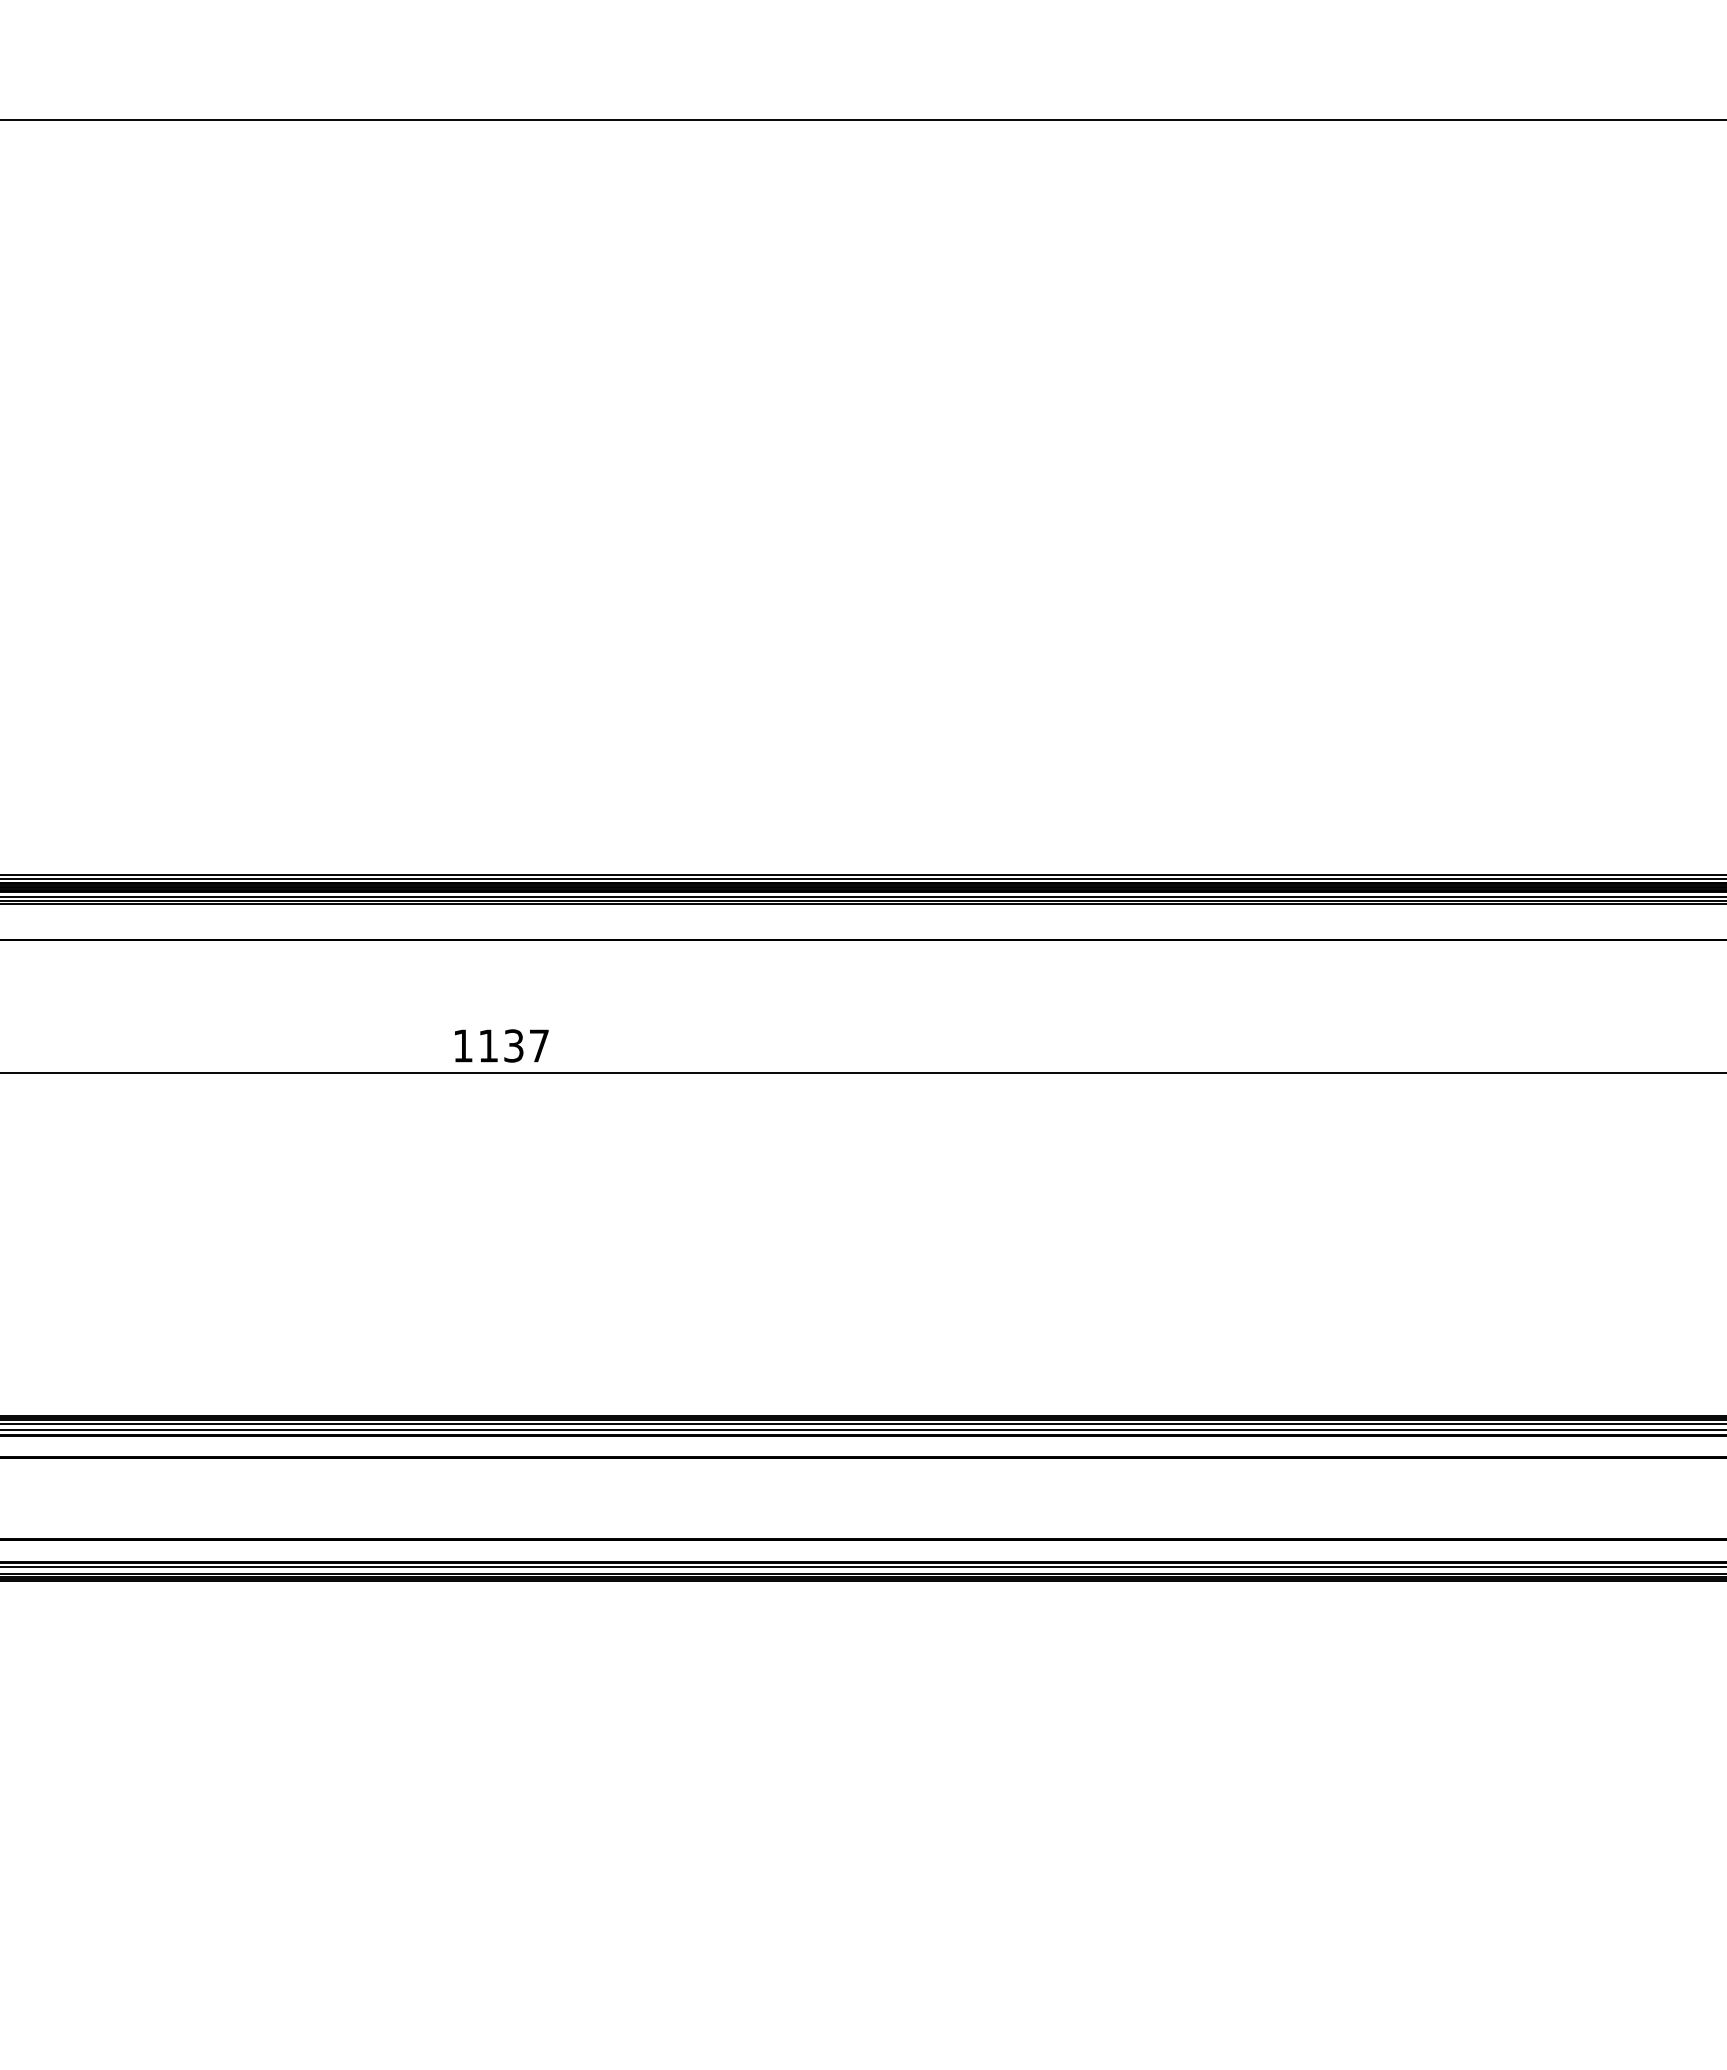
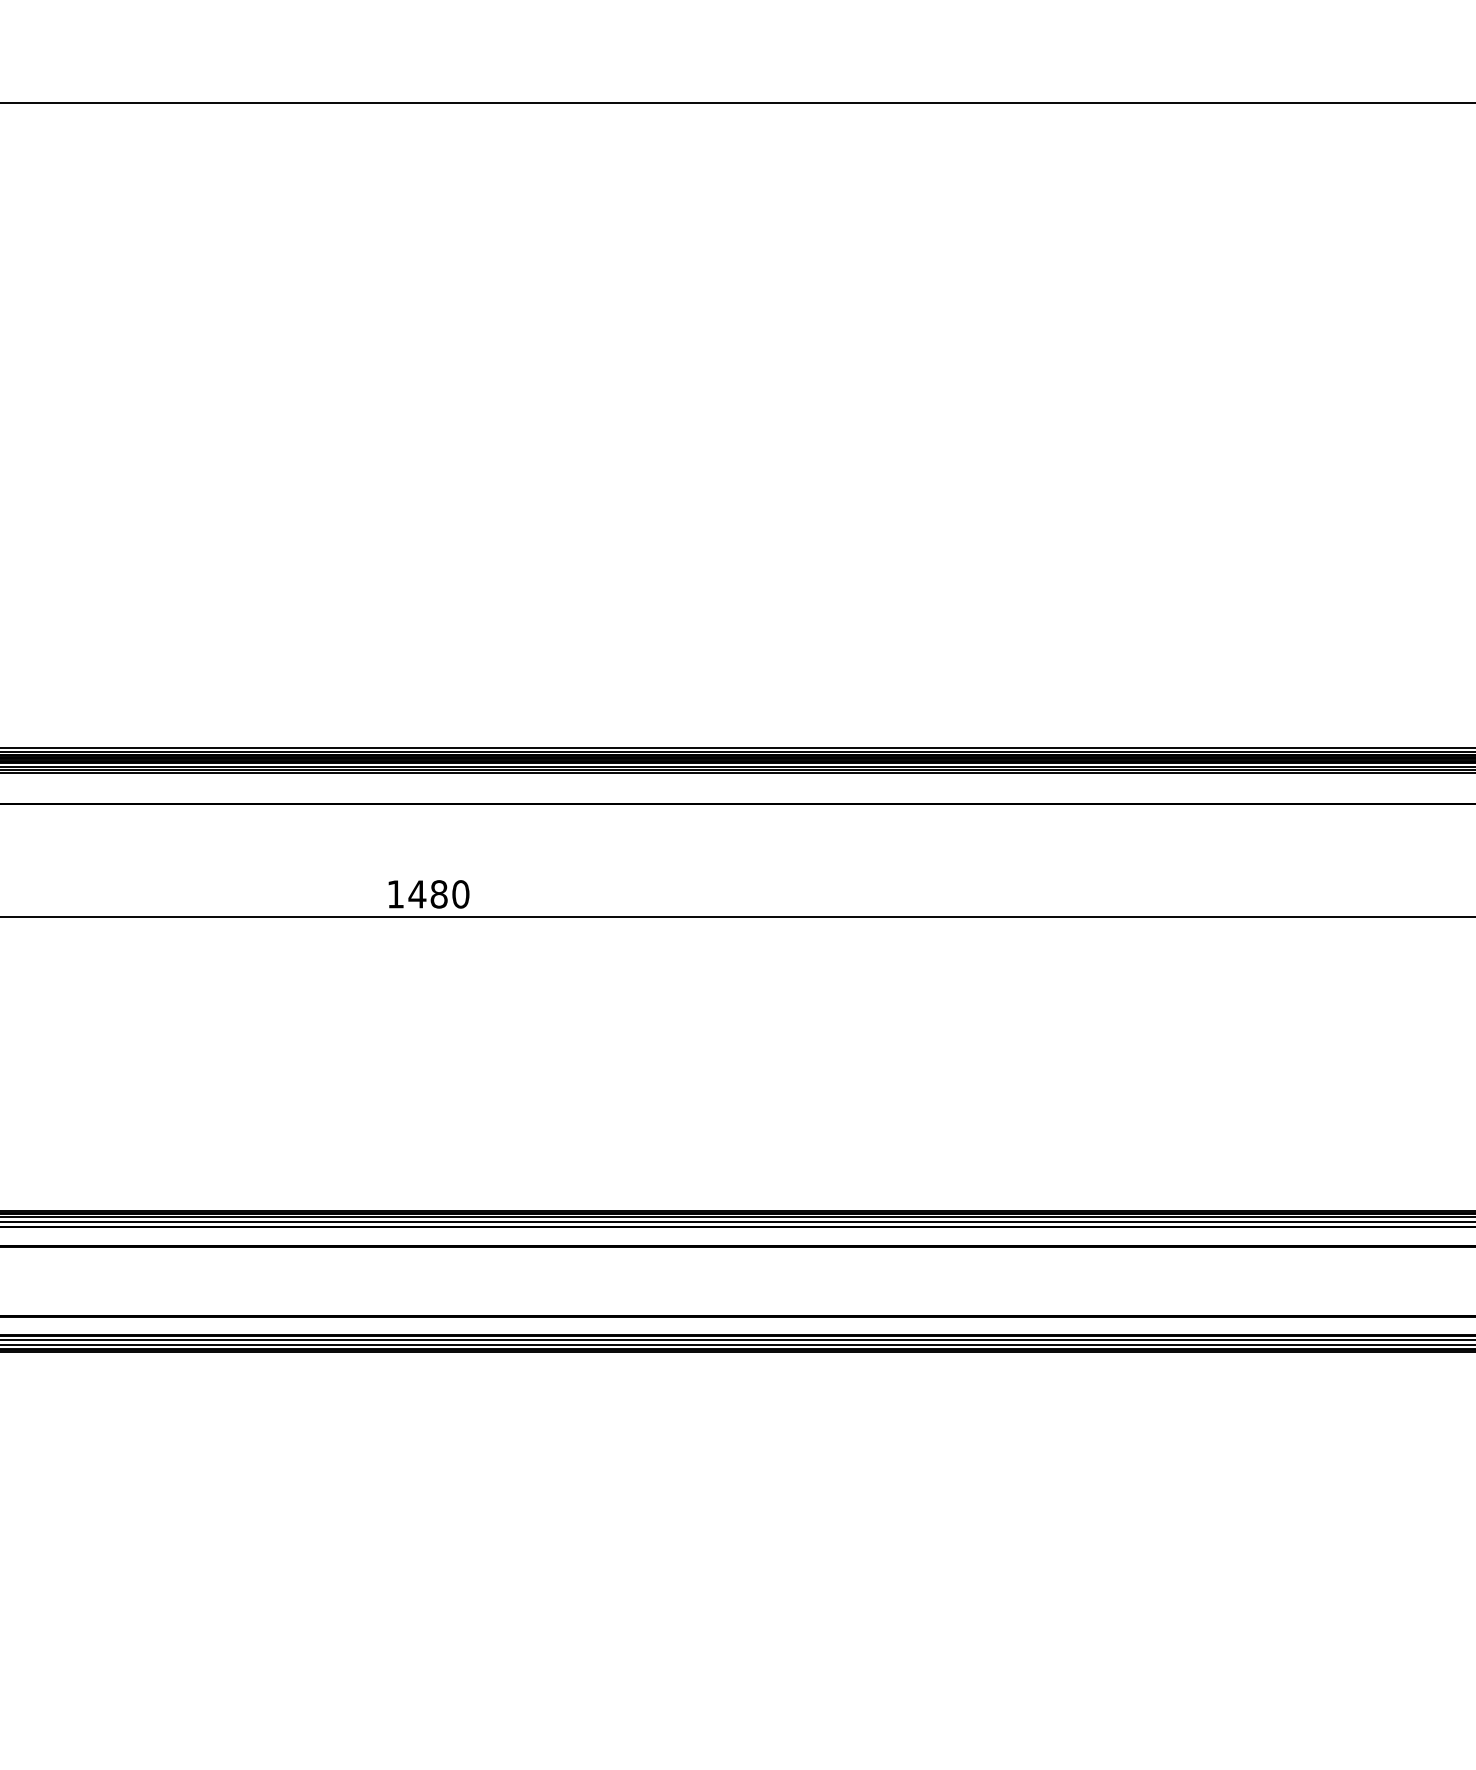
text: (513, 1046) -> (438, 894), 1137 -> 1480

